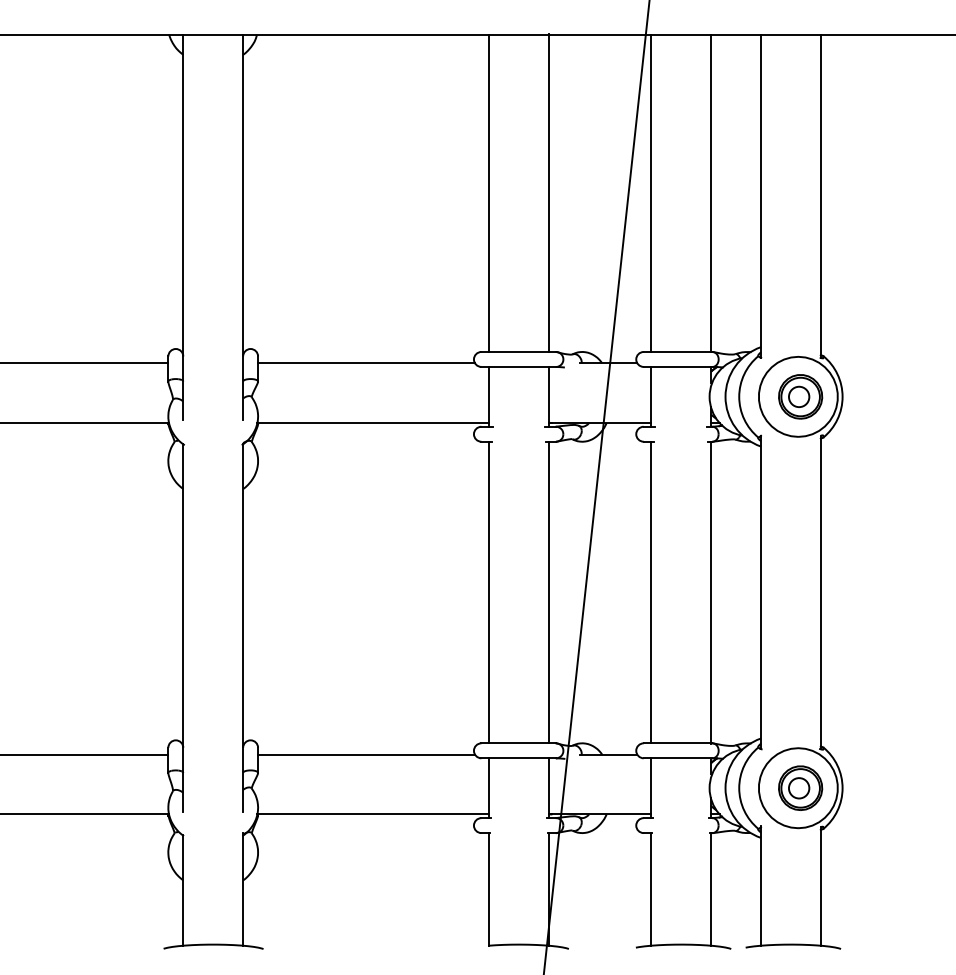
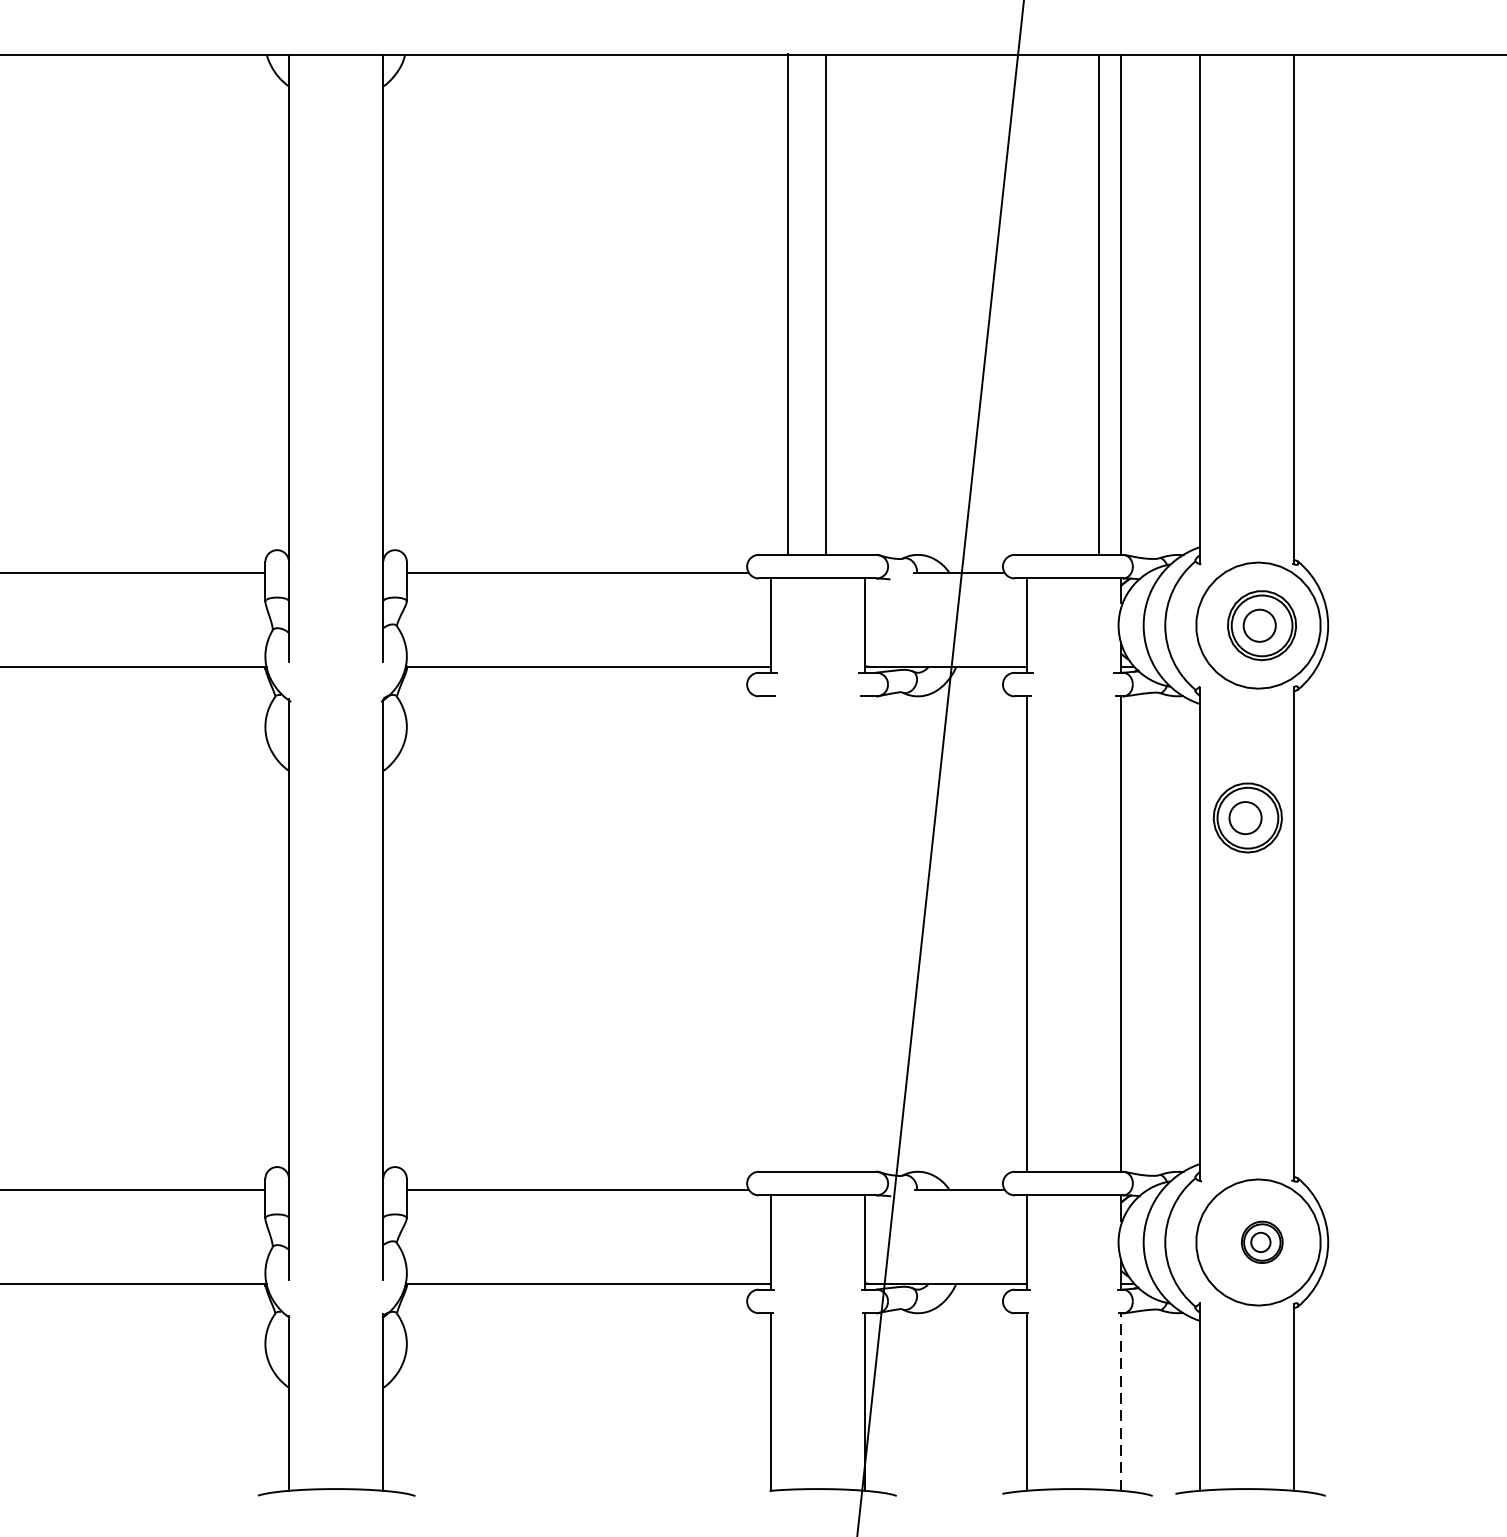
line: (488, 192) -> (825, 303), moved
line: (548, 192) -> (787, 303), moved
line: (651, 192) -> (1099, 303), moved
part: (791, 518) -> (1247, 817), added
line: (488, 592) -> (770, 934), removed
line: (548, 592) -> (864, 934), removed
part: (800, 787) -> (1261, 1241), size x0.6
line: (711, 888) -> (1121, 1400), solid -> dashed

